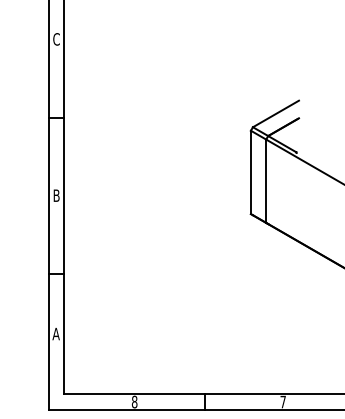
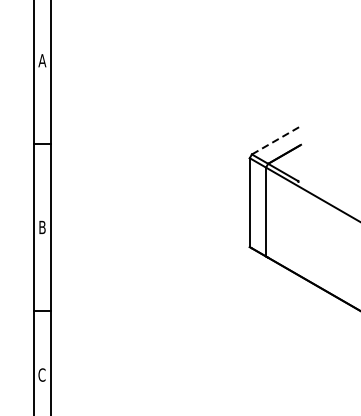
text: (56, 39) -> (42, 60), C -> A
line: (276, 113) -> (277, 139), solid -> dashed
text: (55, 333) -> (41, 374), A -> C

